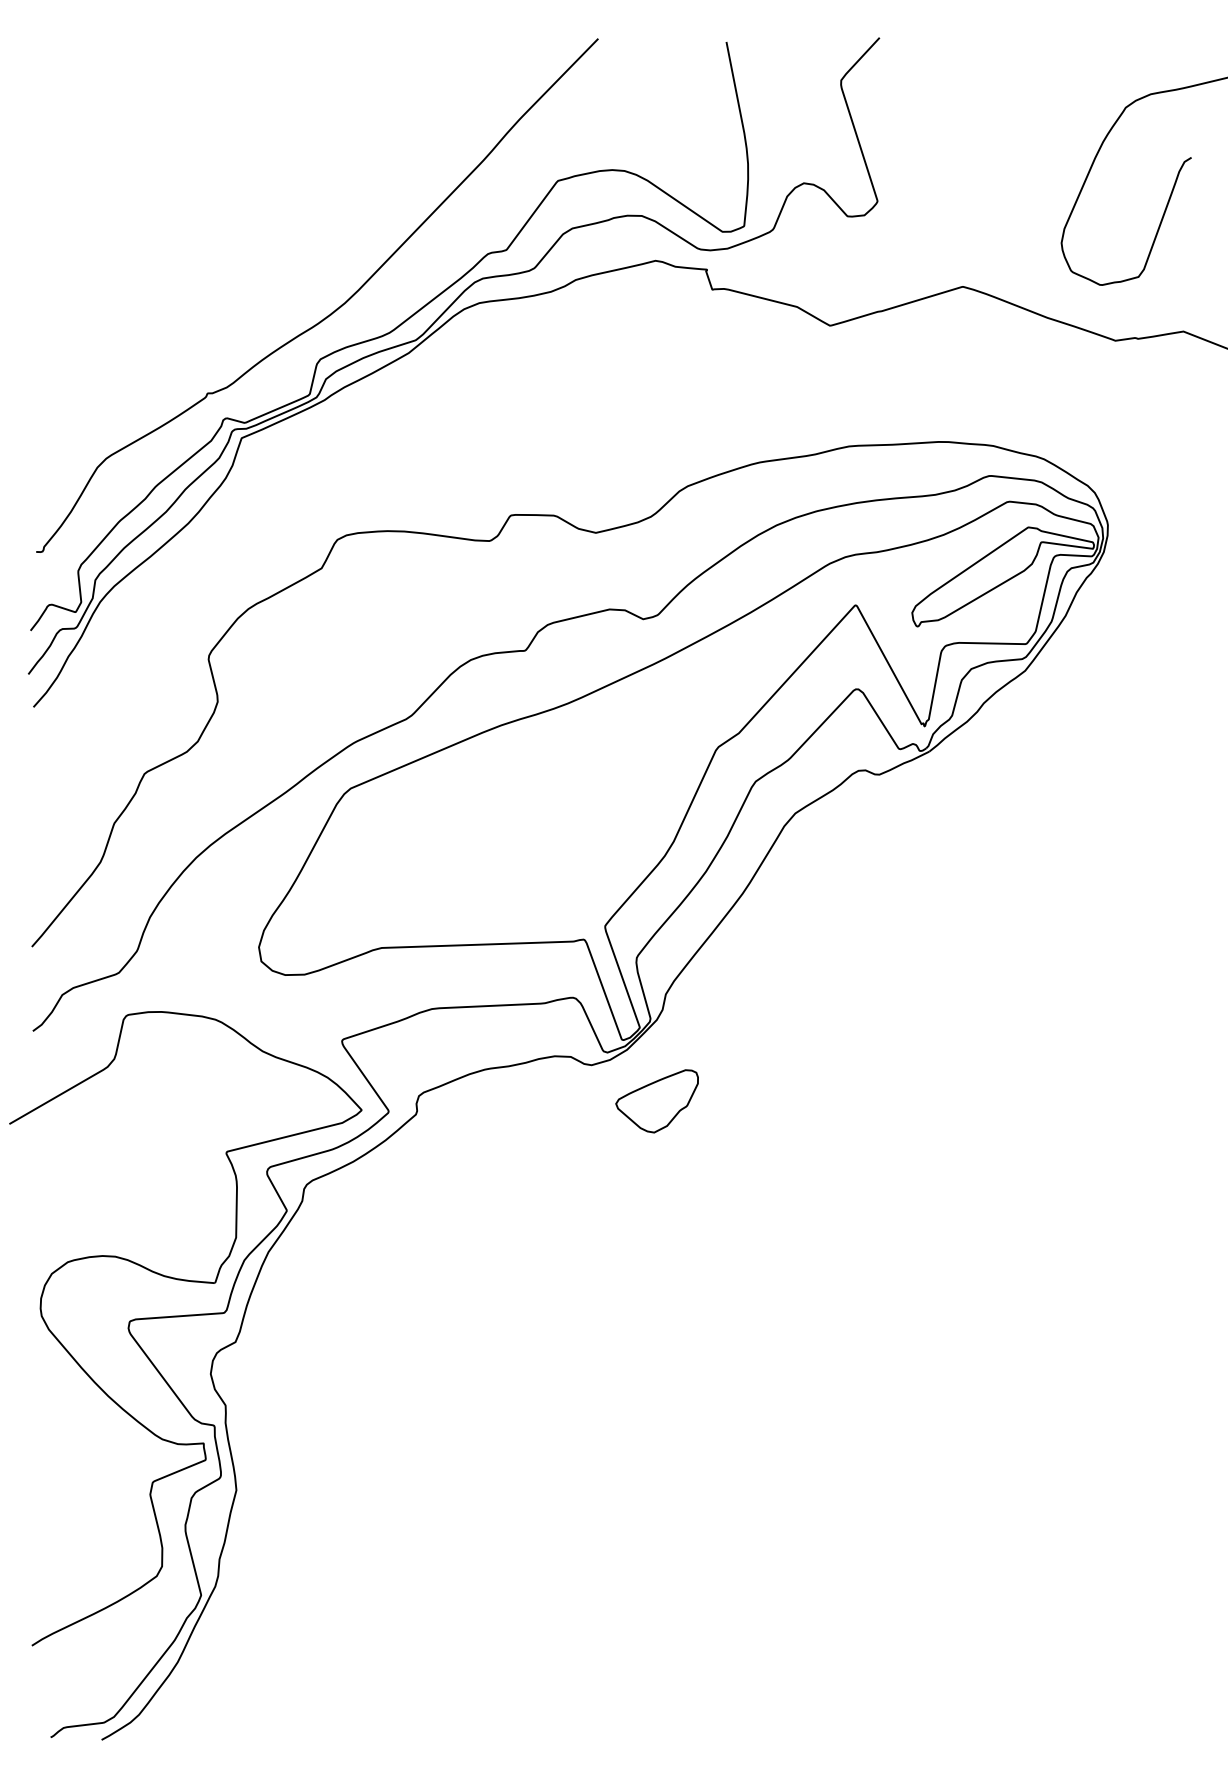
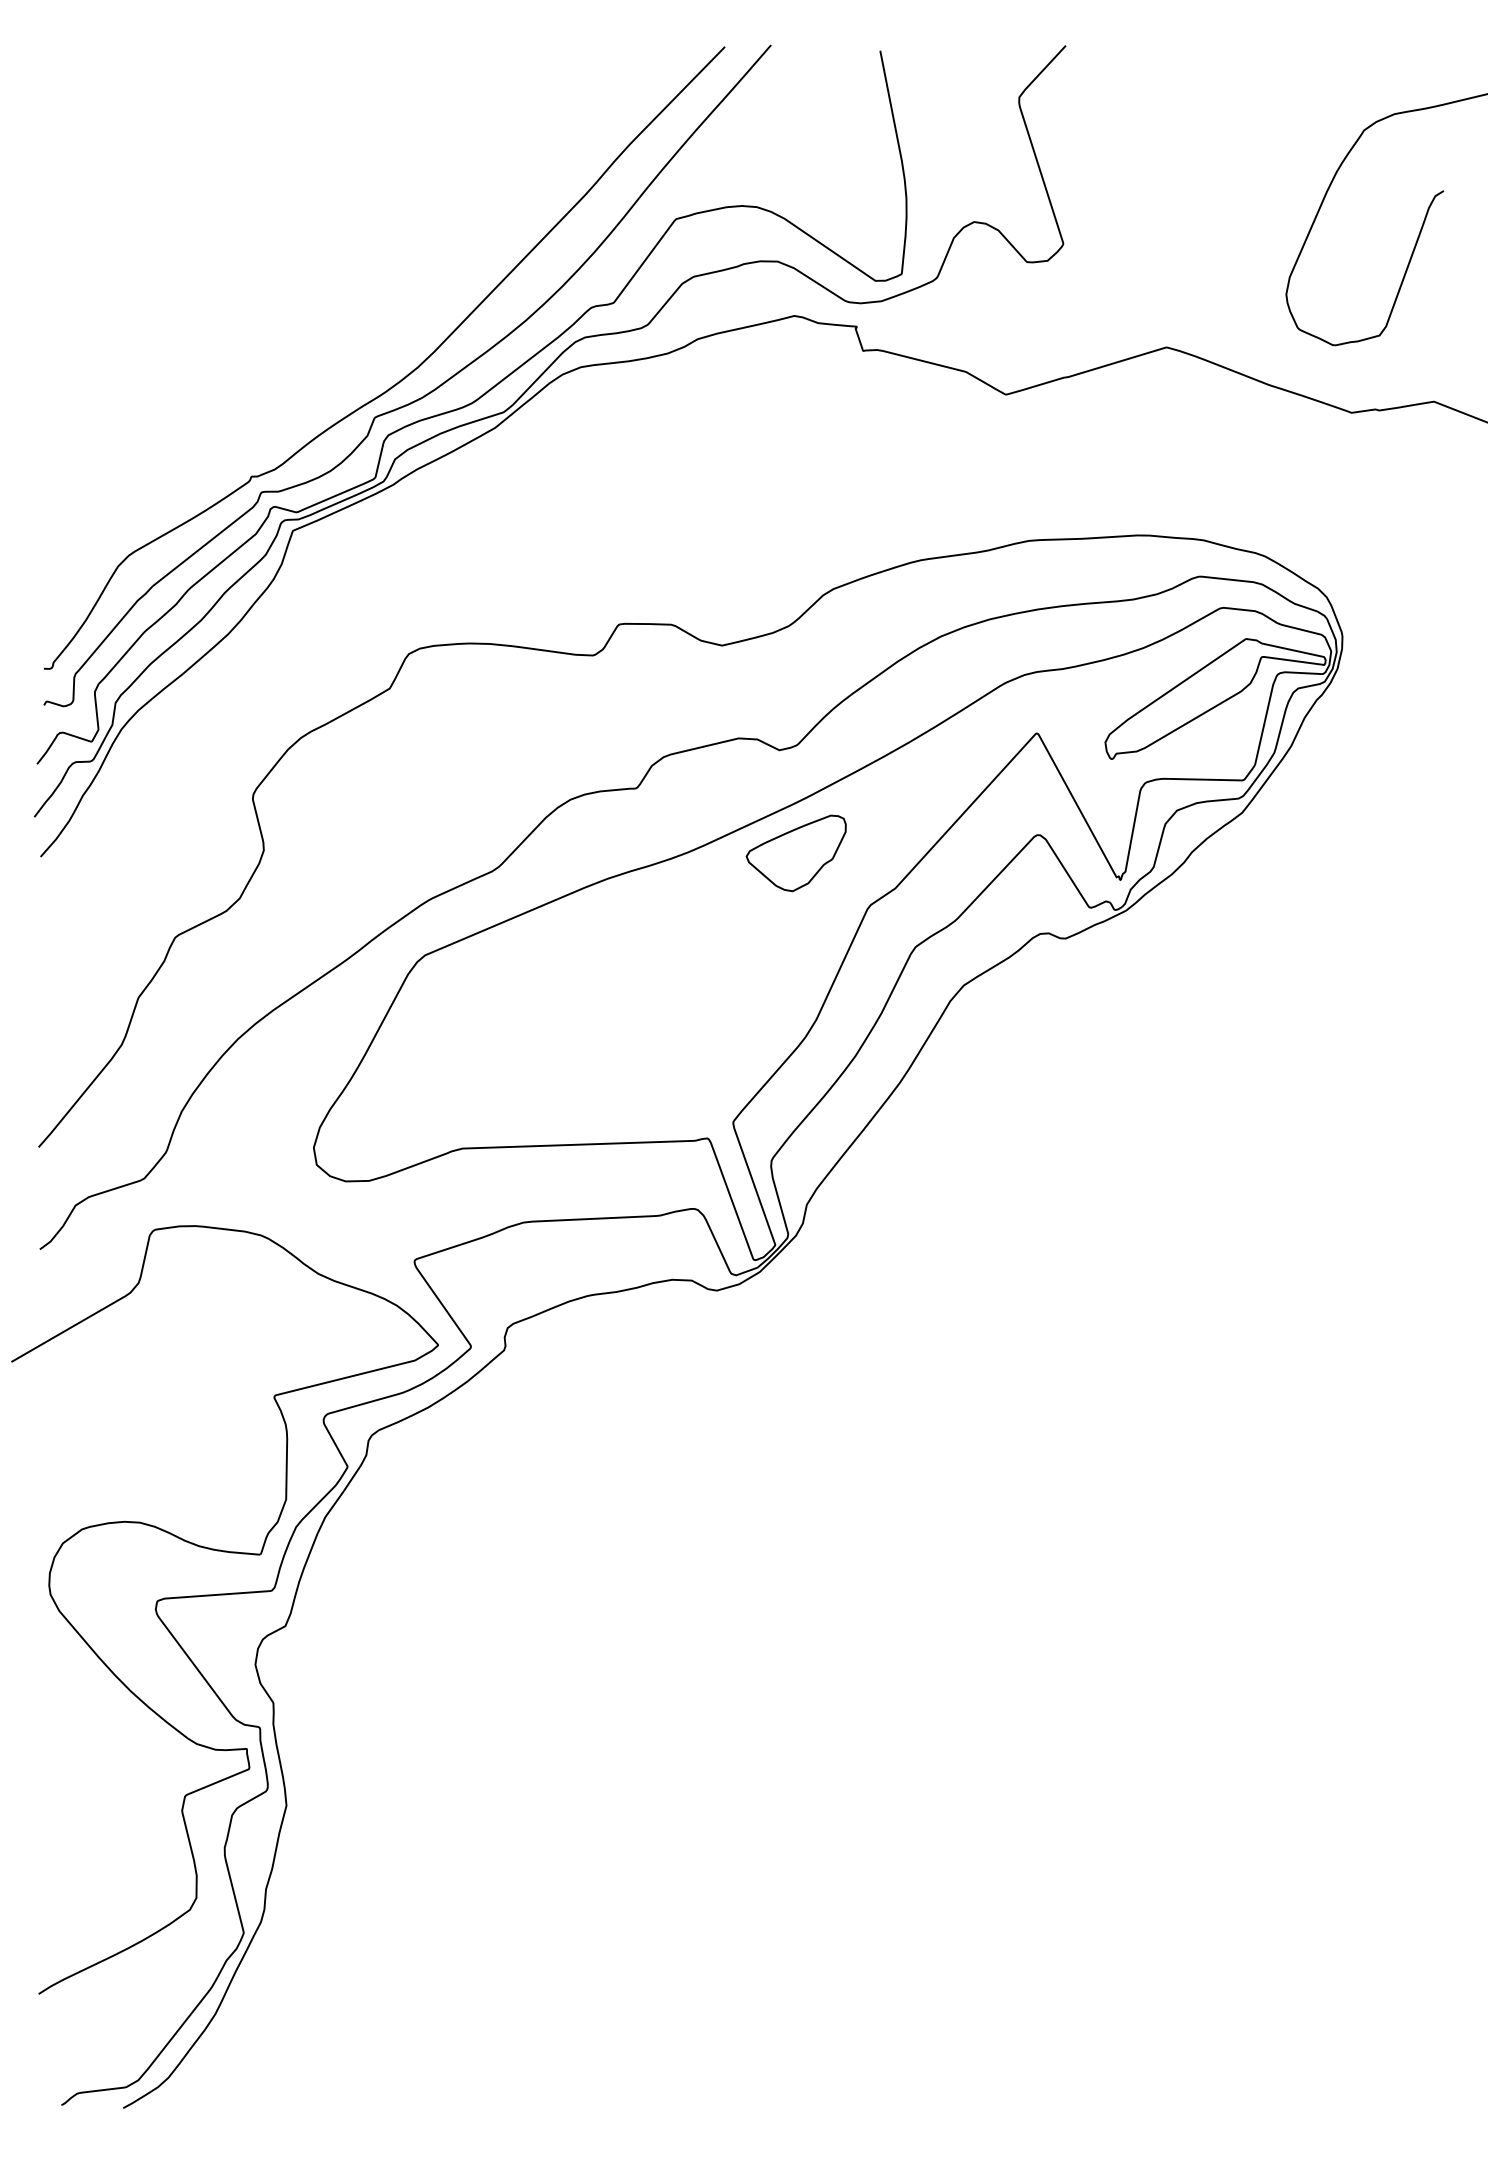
curve: (345, 328) -> (418, 398), added
part: (656, 1101) -> (795, 853), moved

